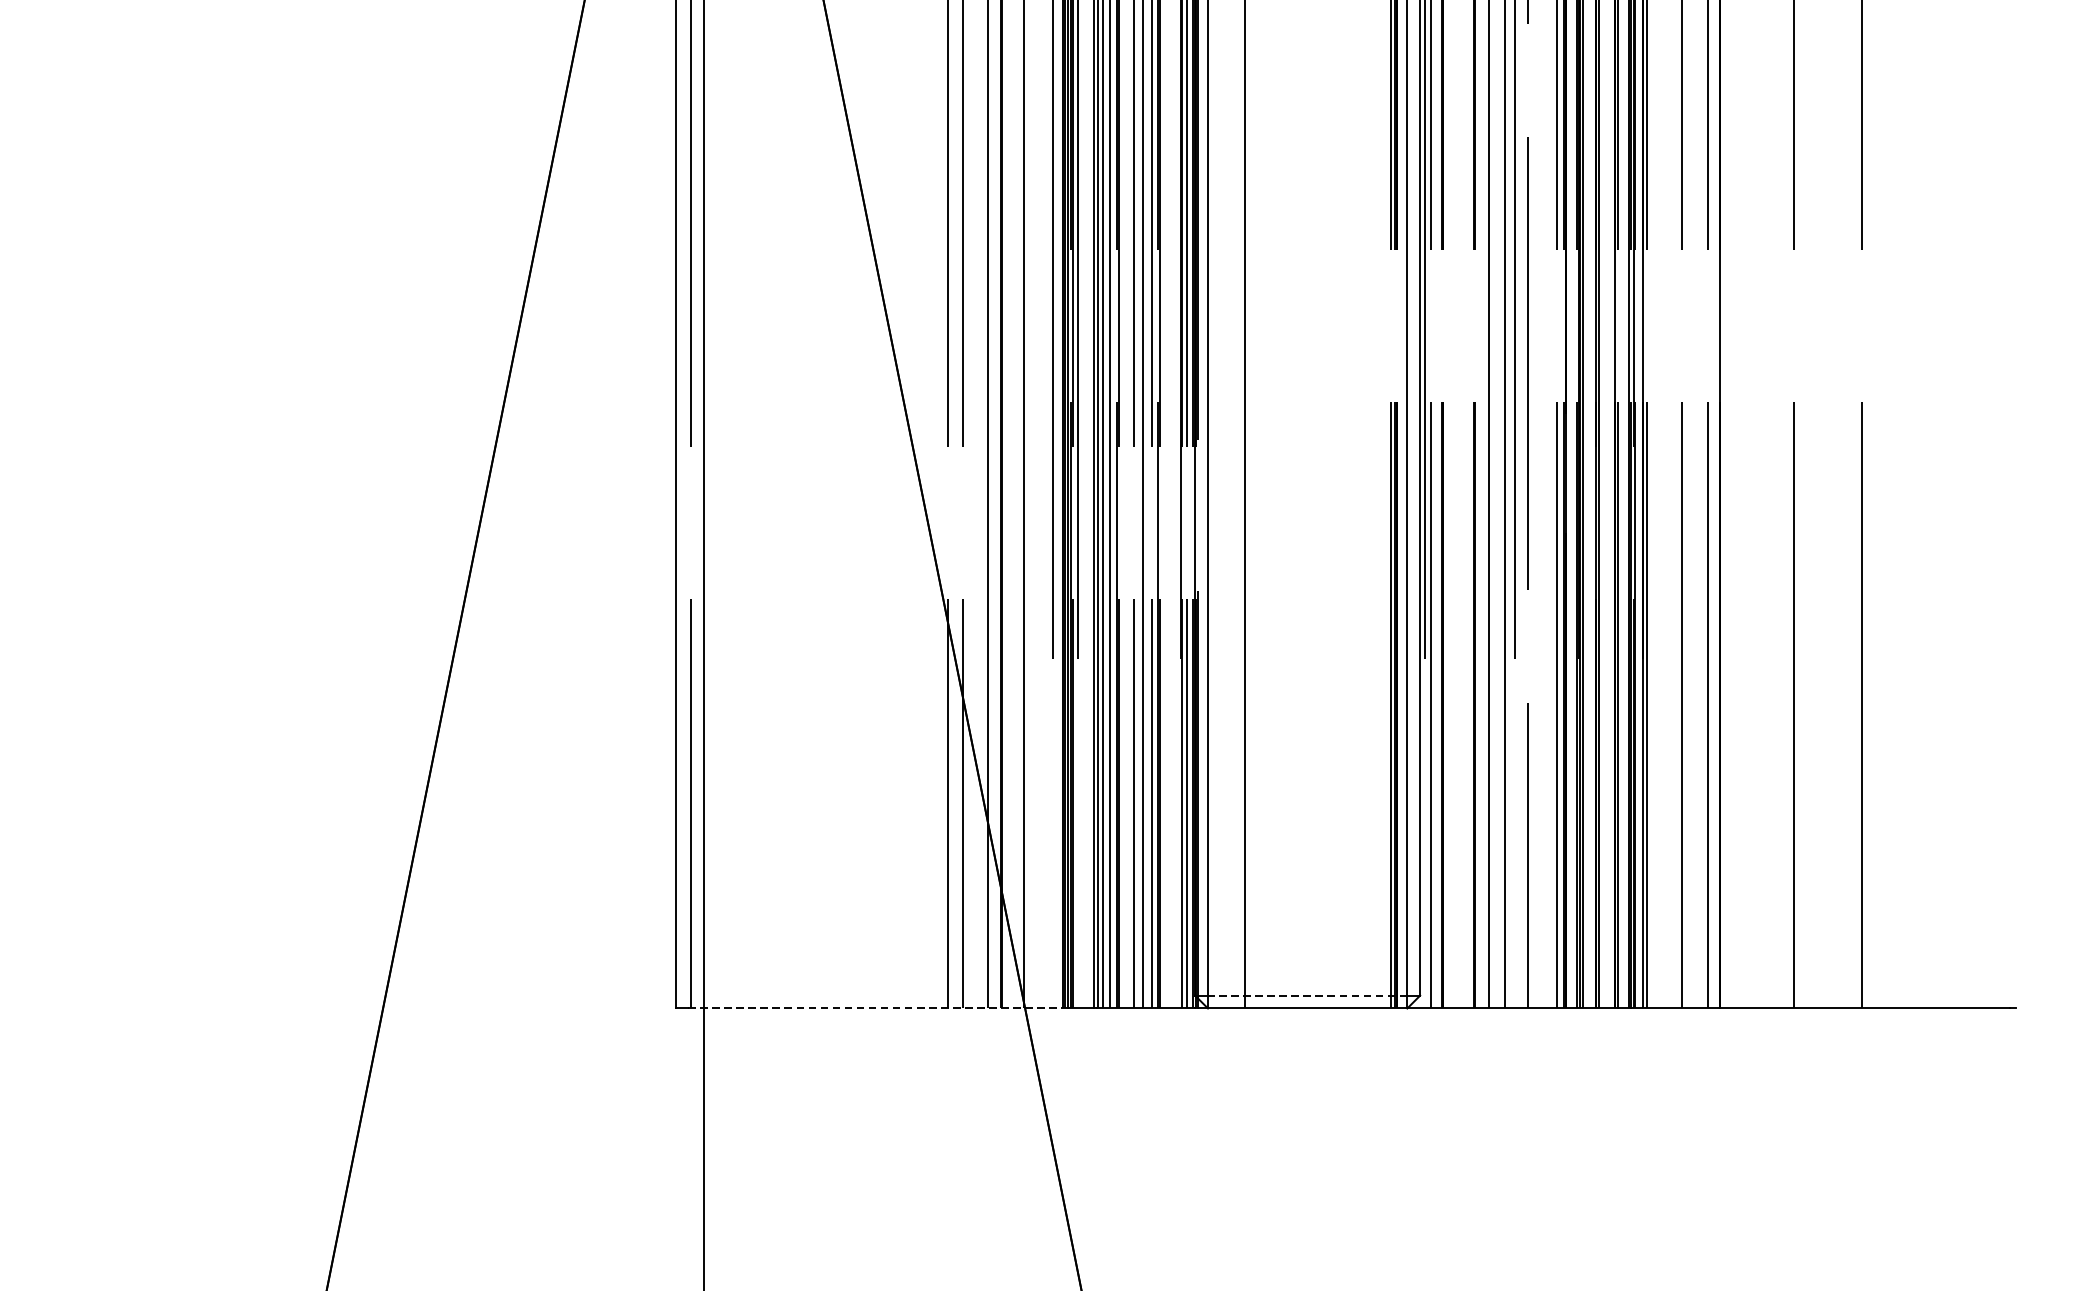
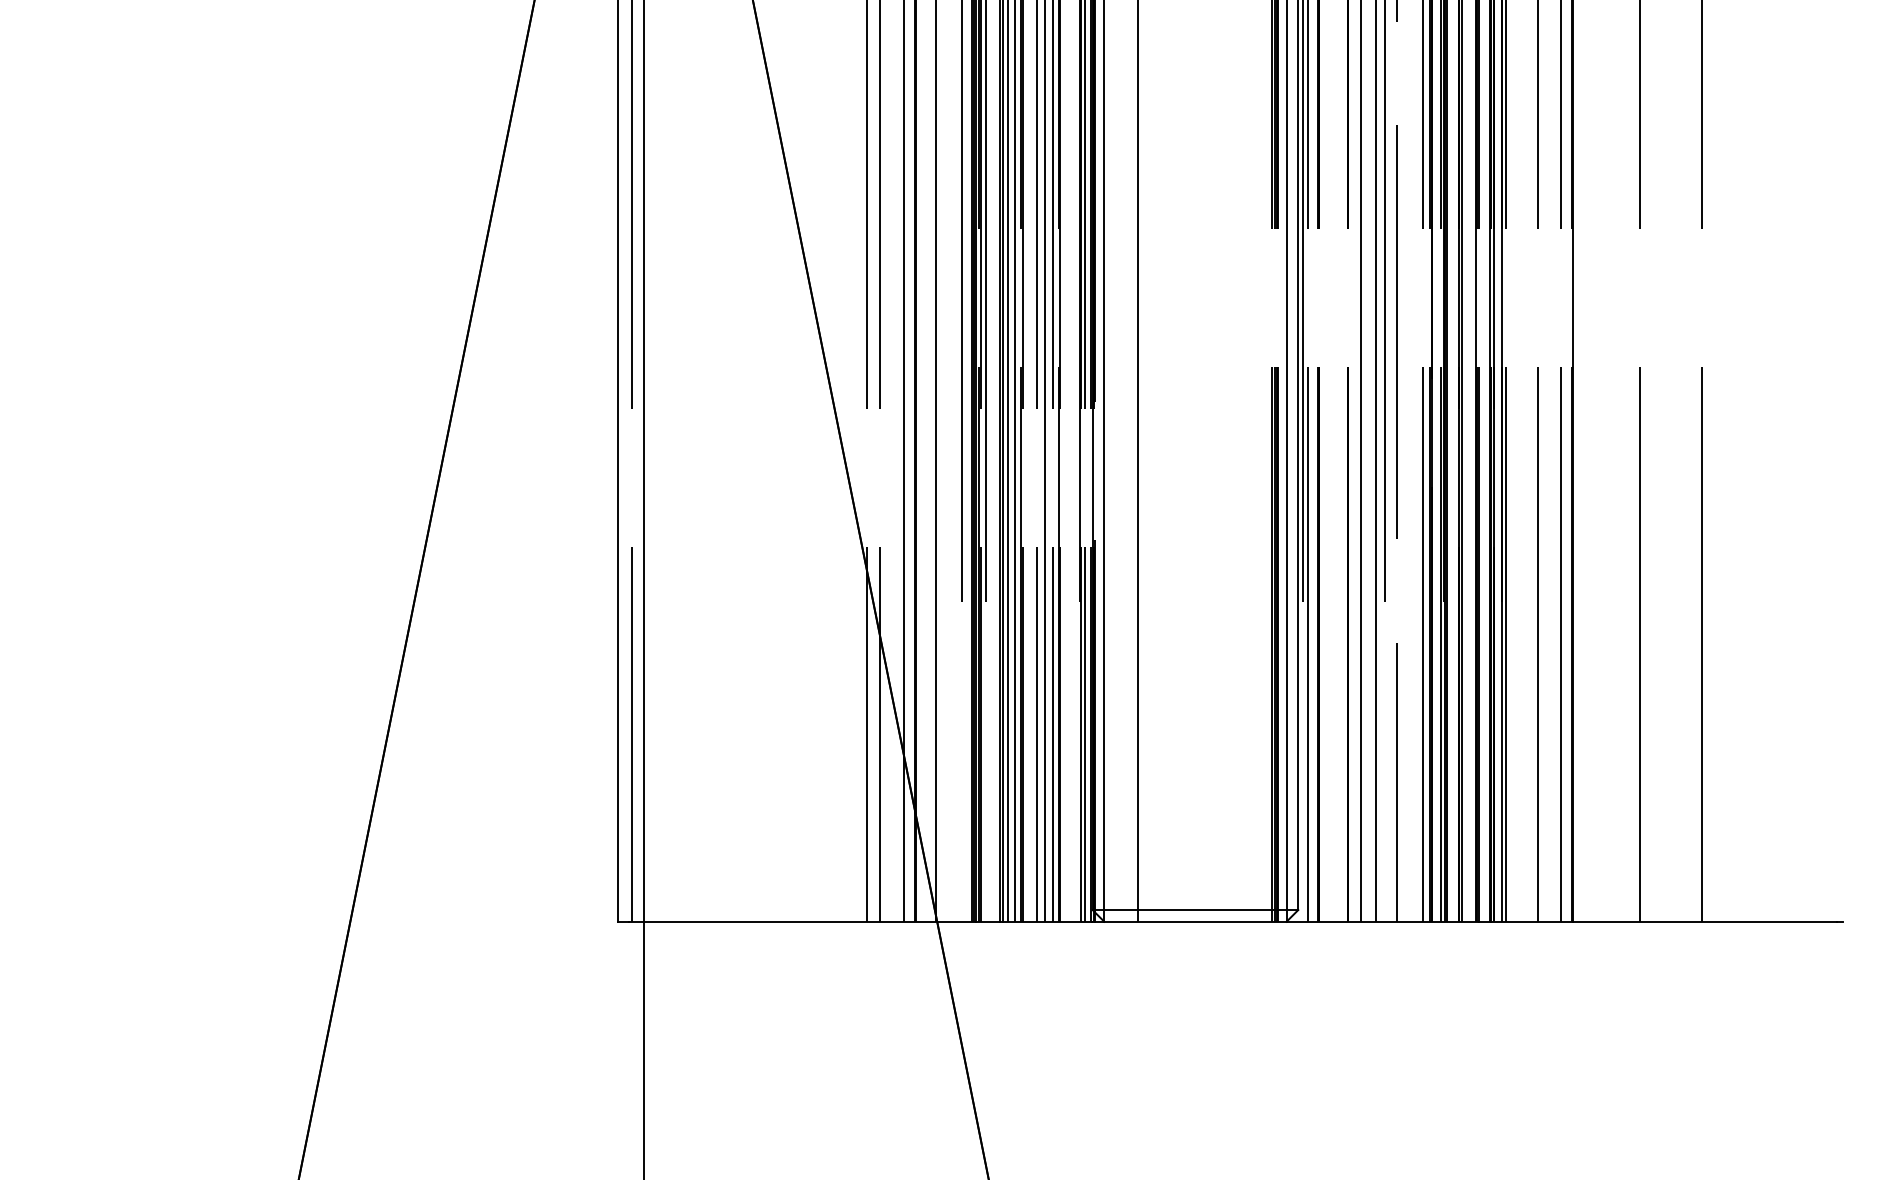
line: (1306, 996) -> (1194, 910), dashed -> solid
line: (877, 1008) -> (802, 921), dashed -> solid

